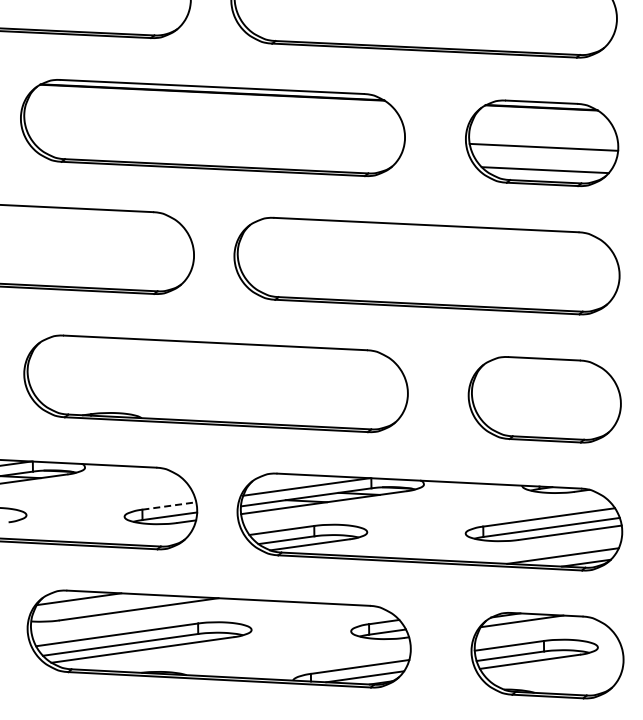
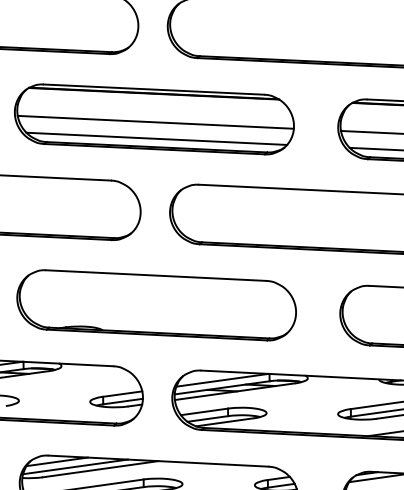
line: (214, 131) -> (155, 121), added
line: (215, 154) -> (156, 138), added
line: (169, 505) -> (122, 393), dashed -> solid
line: (104, 606) -> (75, 467), added

